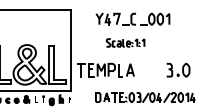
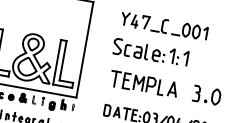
part: (125, 42) -> (150, 51), size x1.67
part: (105, 70) -> (143, 84), moved

